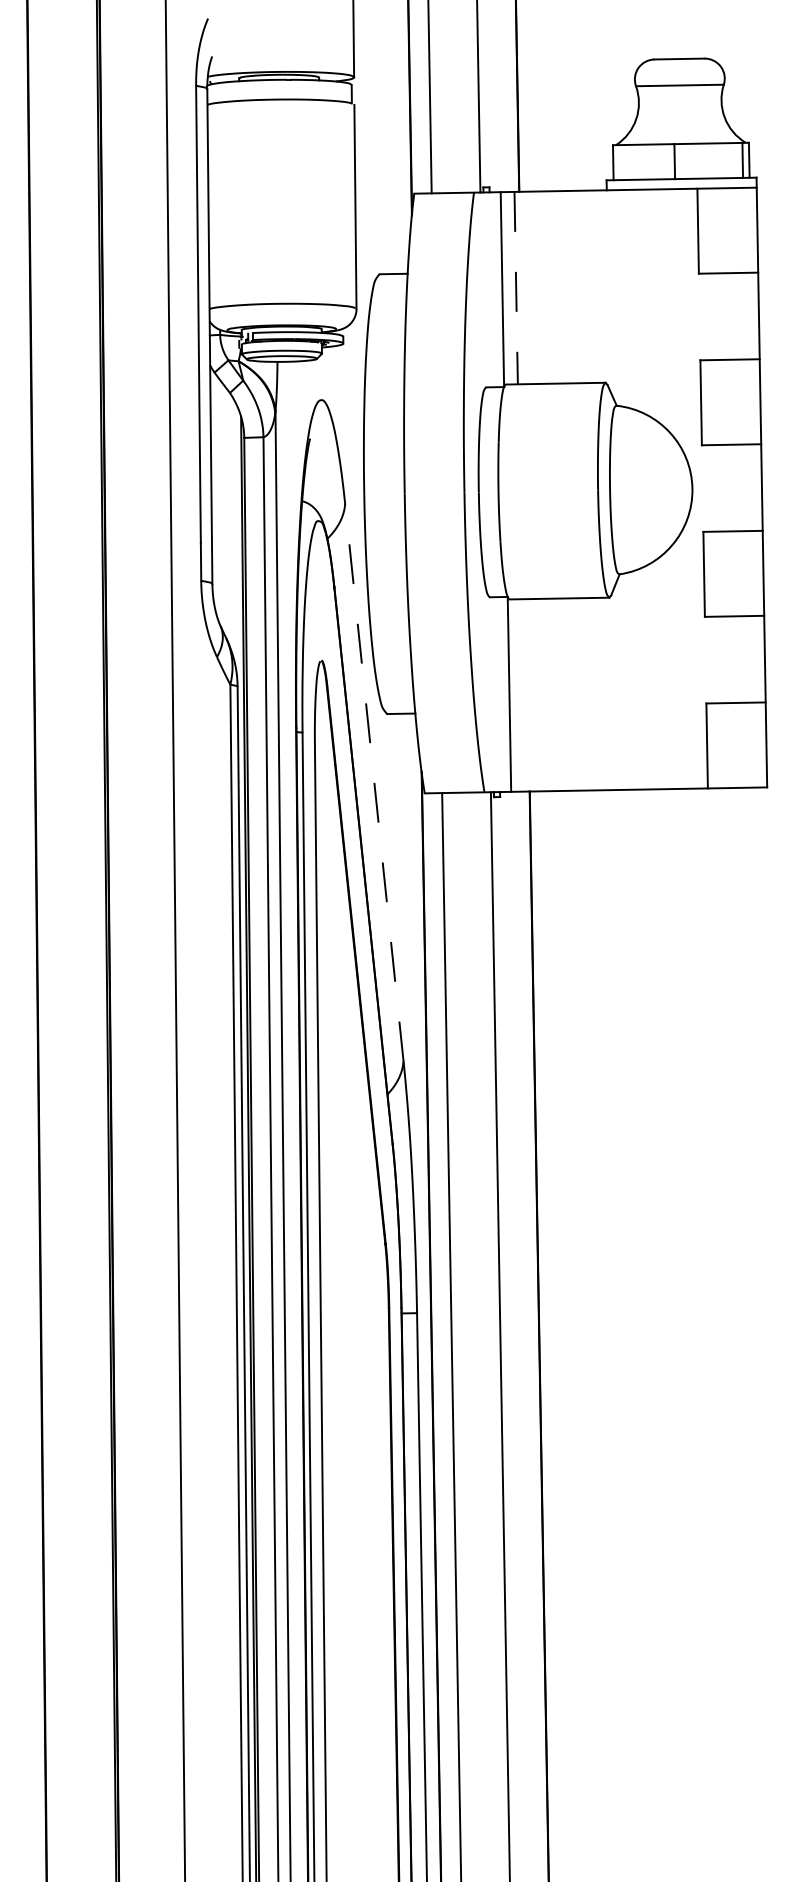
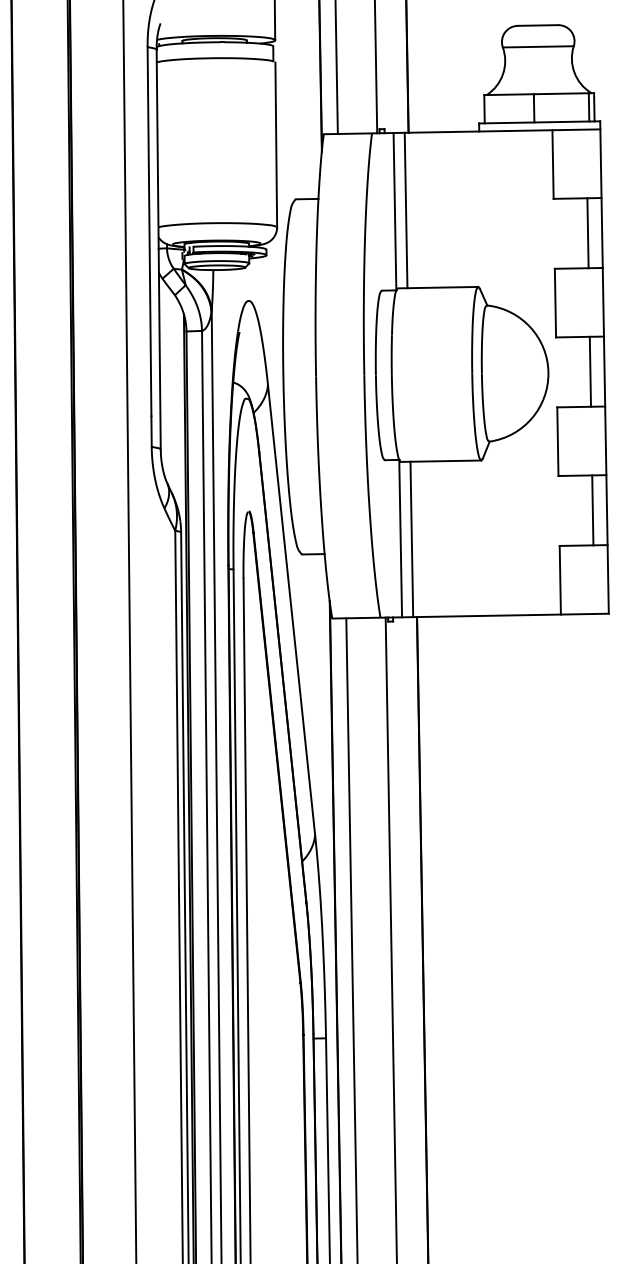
line: (516, 288) -> (406, 210), dashed -> solid
line: (741, 315) -> (588, 232), added
line: (744, 487) -> (590, 371), added
line: (747, 659) -> (592, 510), added
line: (522, 695) -> (411, 539), added
line: (374, 782) -> (291, 609), dashed -> solid

